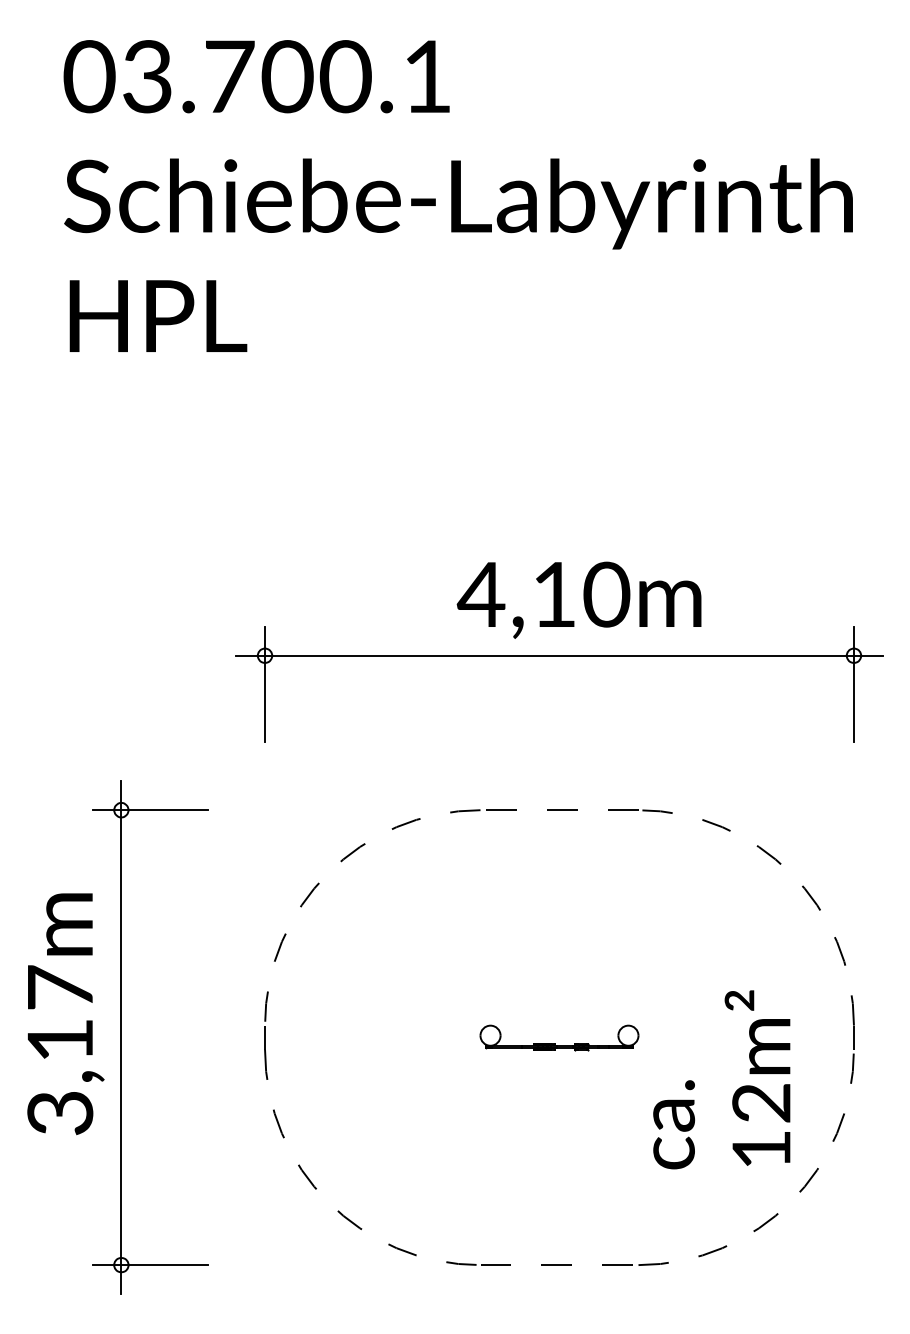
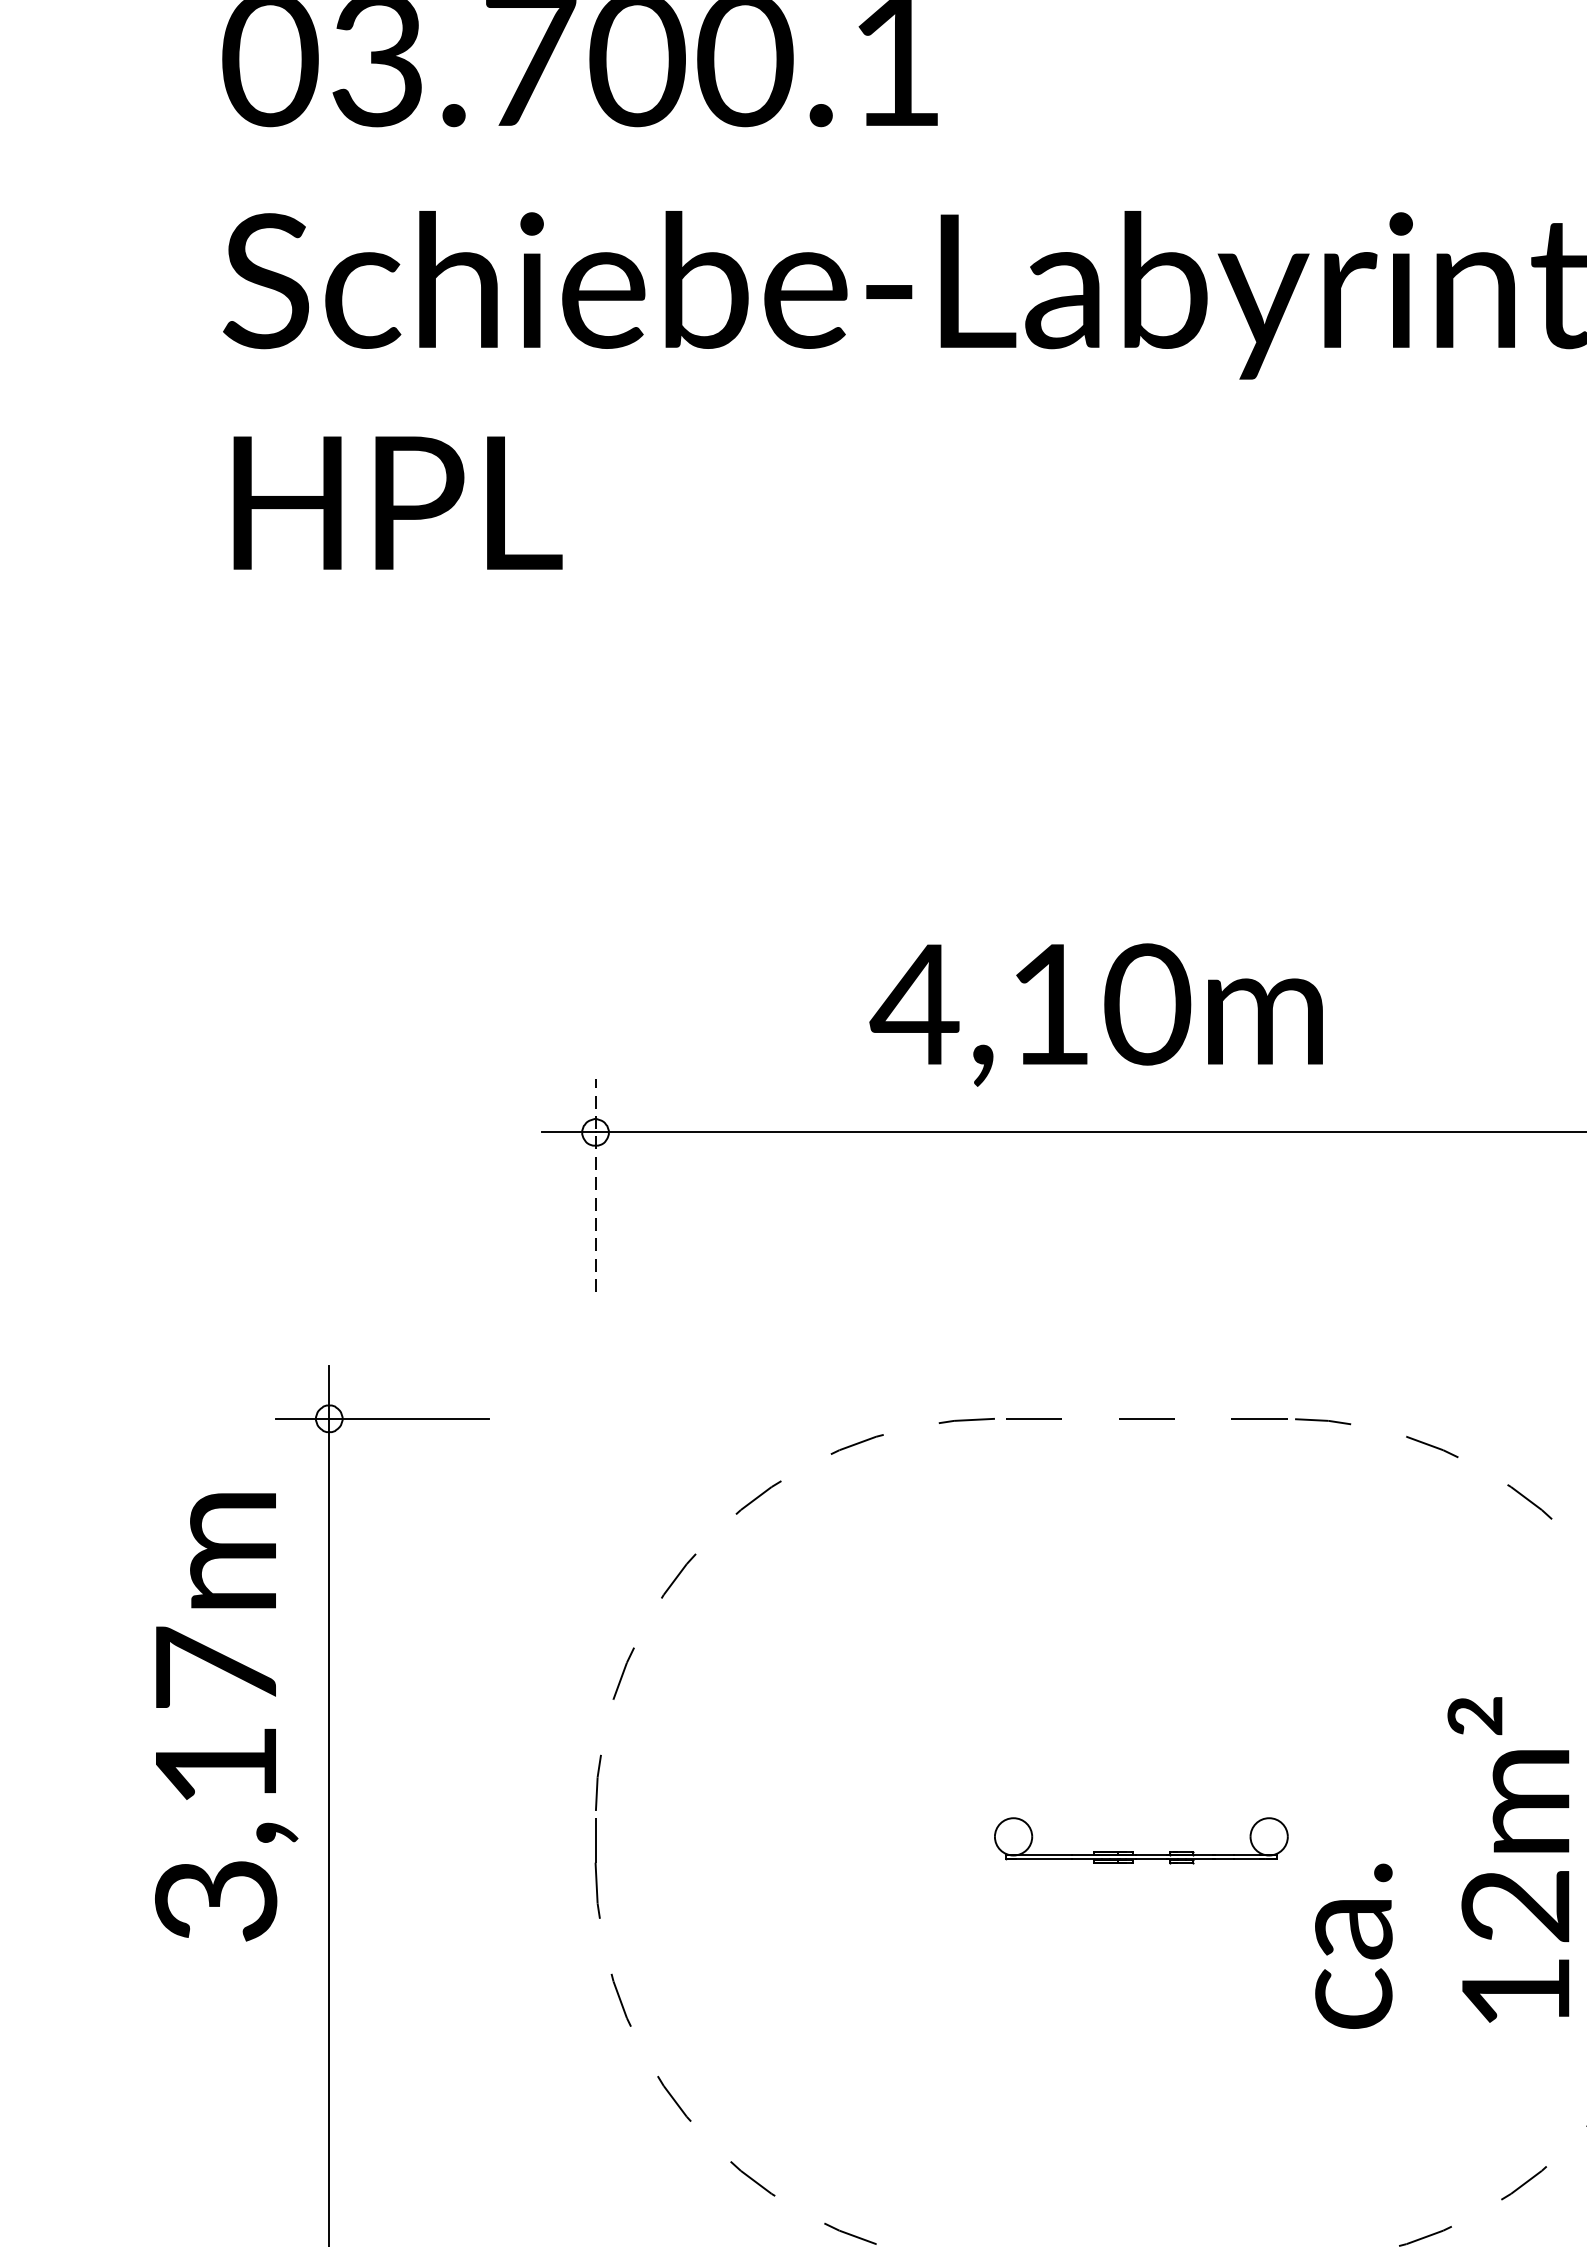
text: (578, 599) -> (1095, 1013), moved
line: (265, 683) -> (596, 1183), solid -> dashed
text: (65, 1014) -> (225, 1717), moved
text: (721, 1079) -> (1441, 1862), moved

